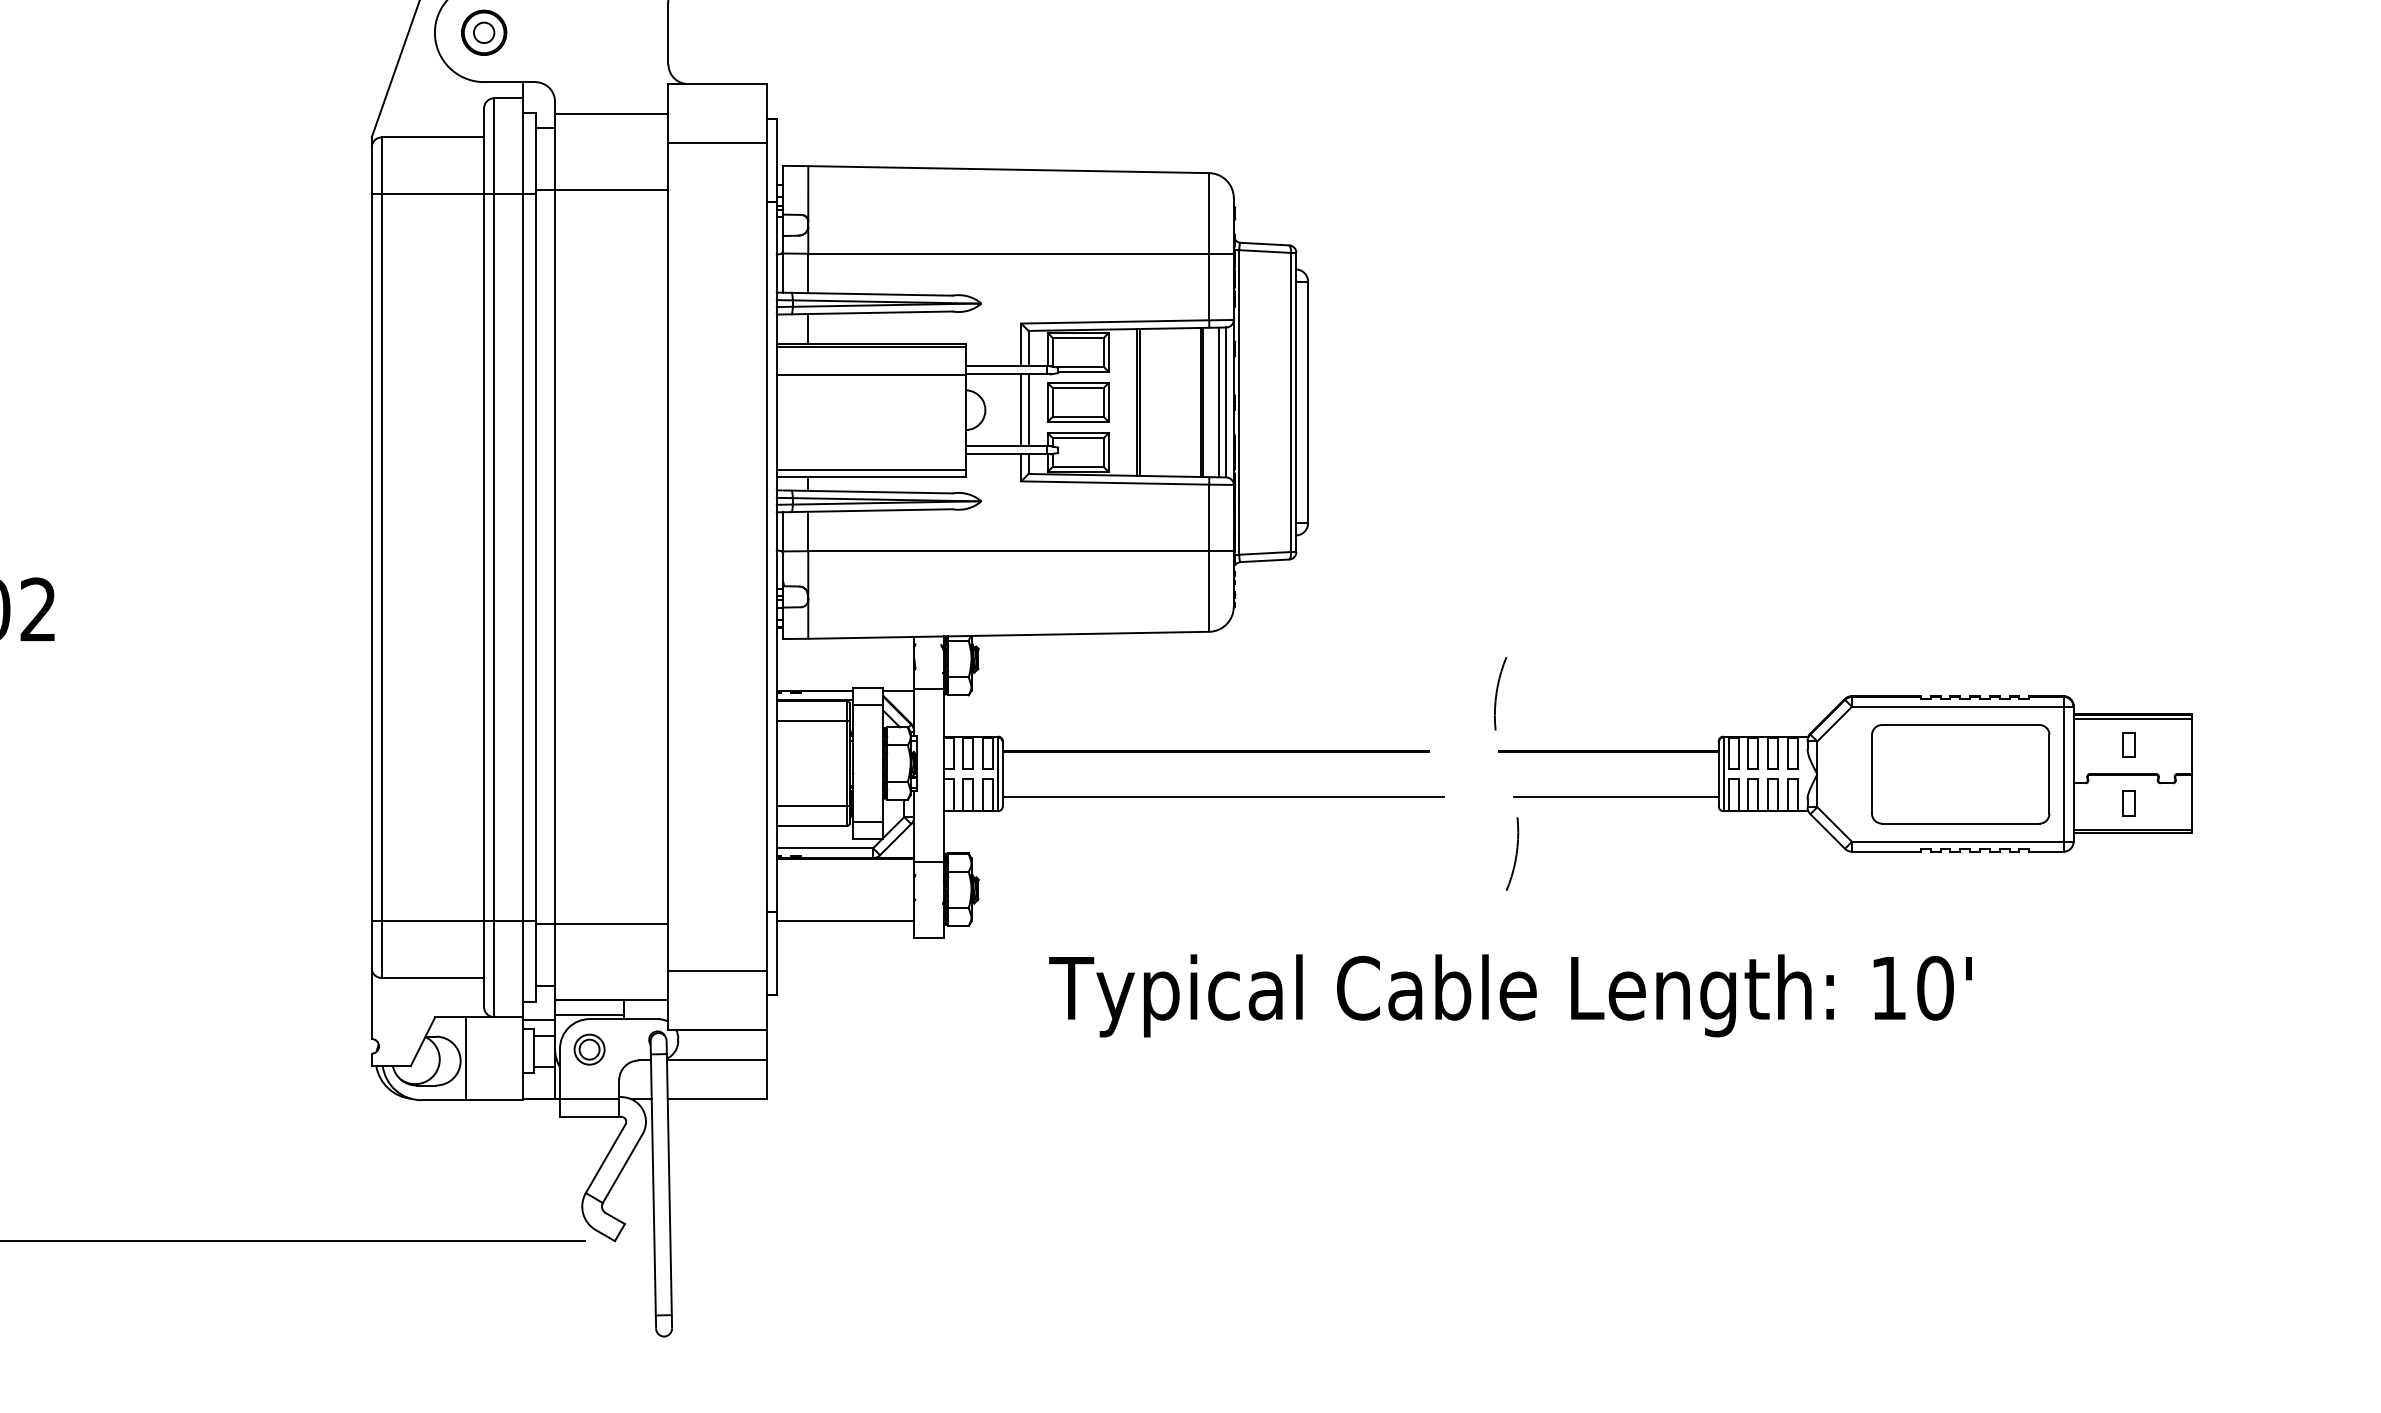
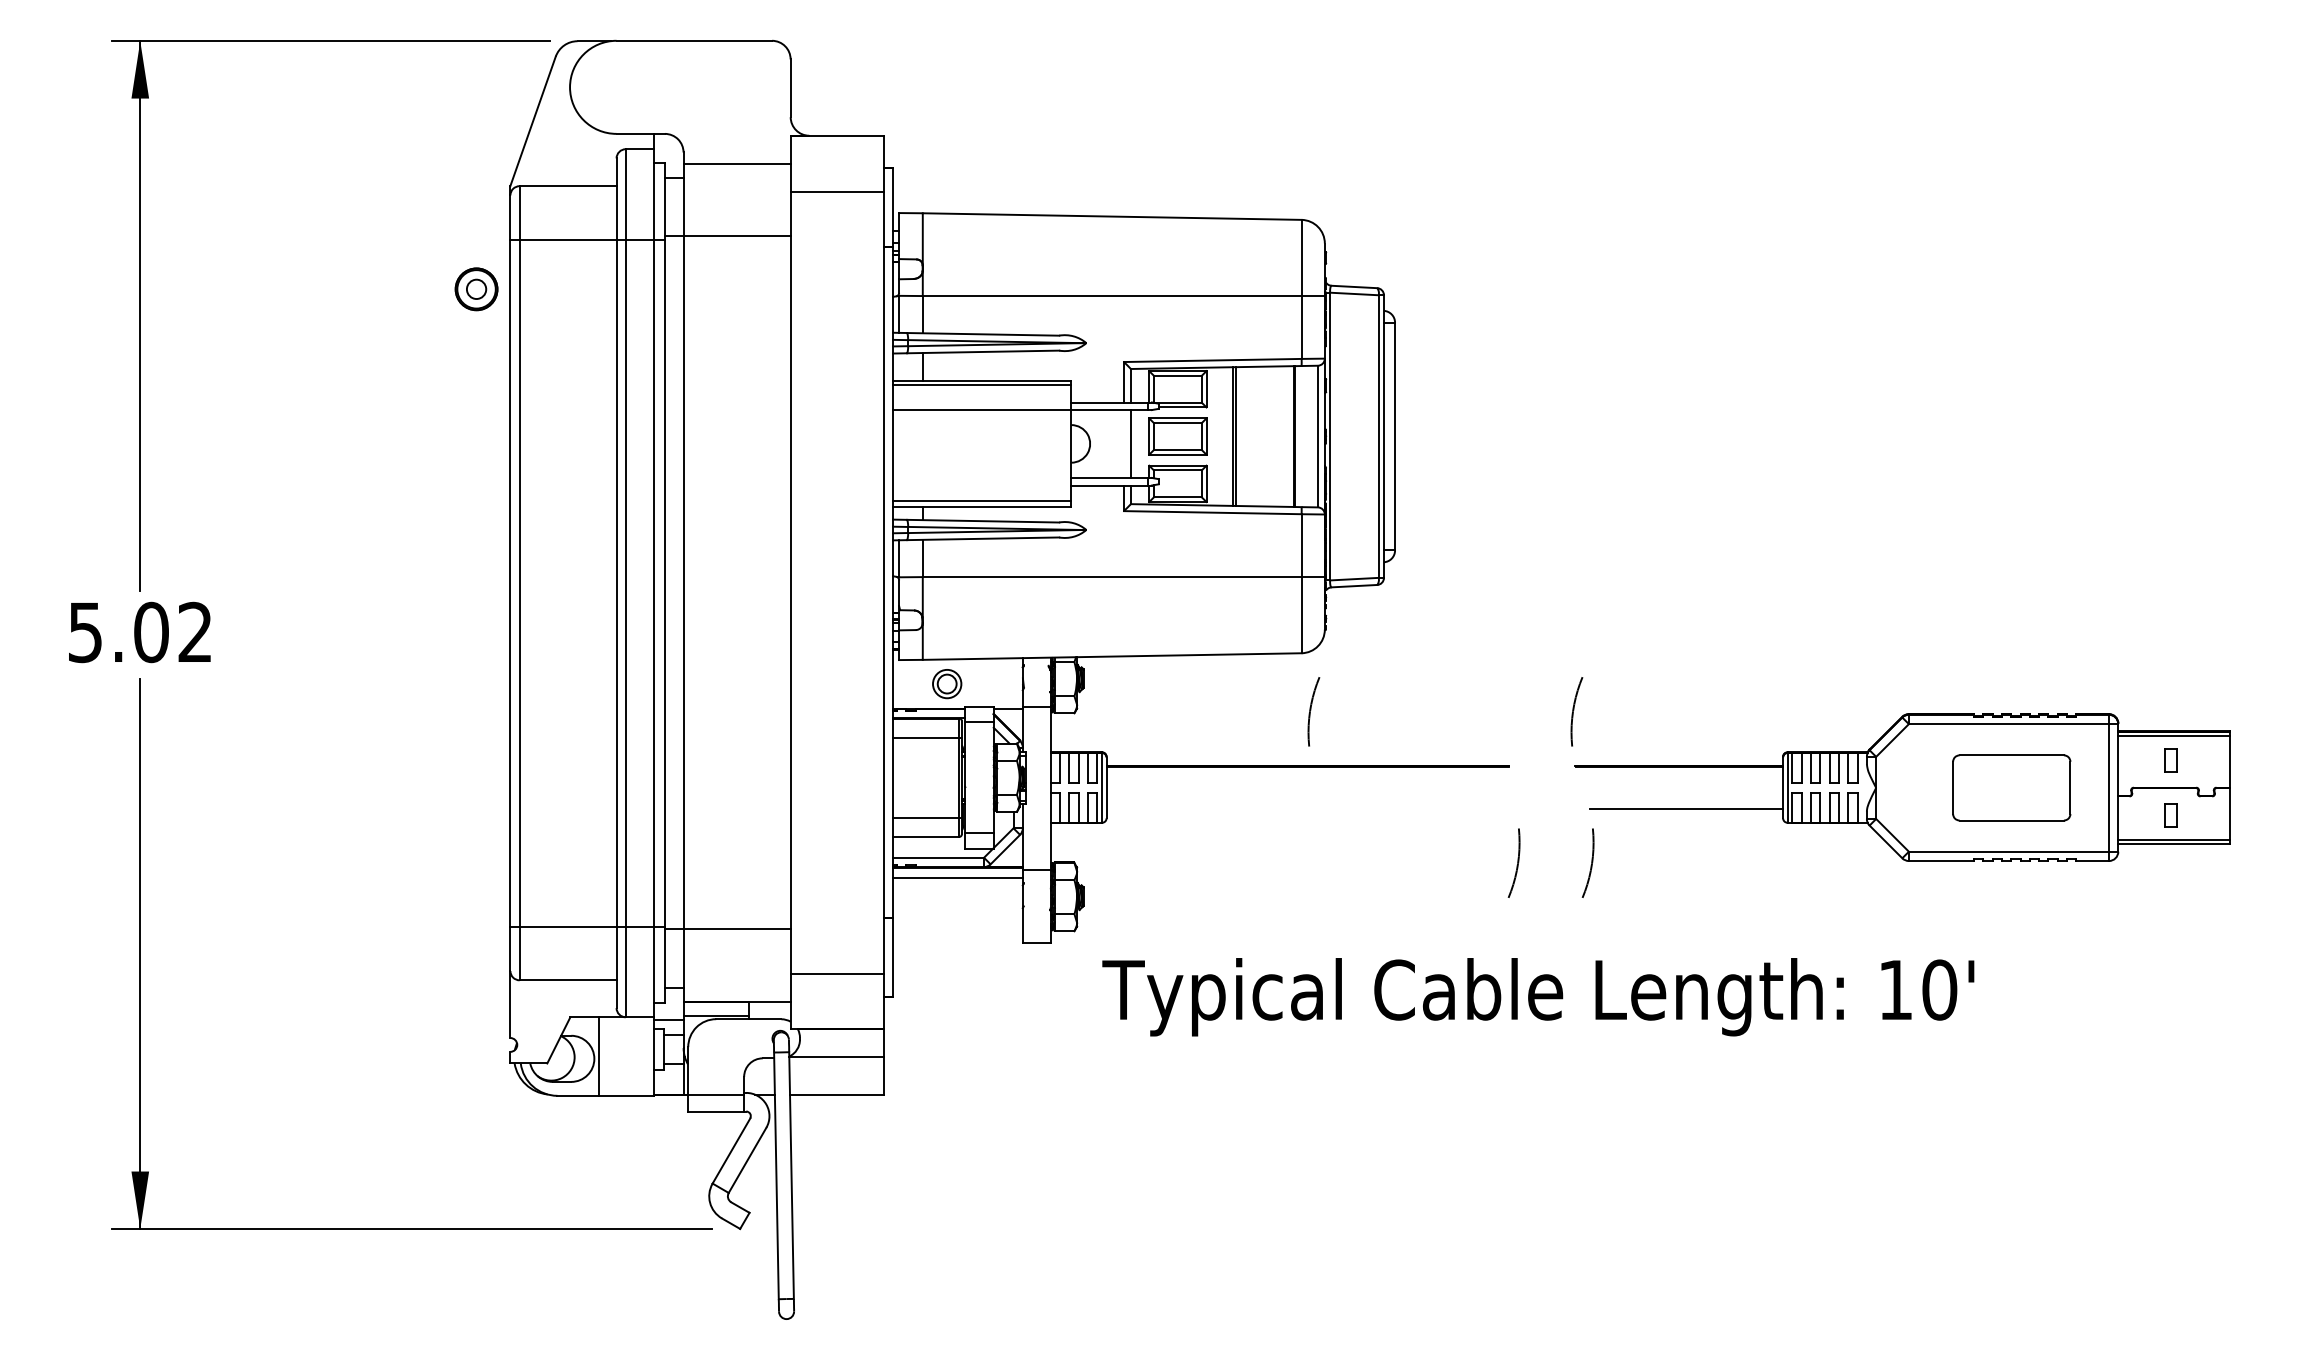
part: (484, 33) -> (476, 289), moved
line: (1218, 402) -> (1310, 436), removed
line: (1020, 409) -> (1123, 443), removed
arc: (1219, 692) -> (1311, 710), added
part: (1960, 773) -> (2011, 787), size x0.7
line: (1222, 797) -> (1314, 809), removed
arc: (1437, 853) -> (1517, 862), added
line: (845, 921) -> (957, 877), moved
text: (1510, 996) -> (1538, 997), moved
part: (589, 1050) -> (947, 684), moved

